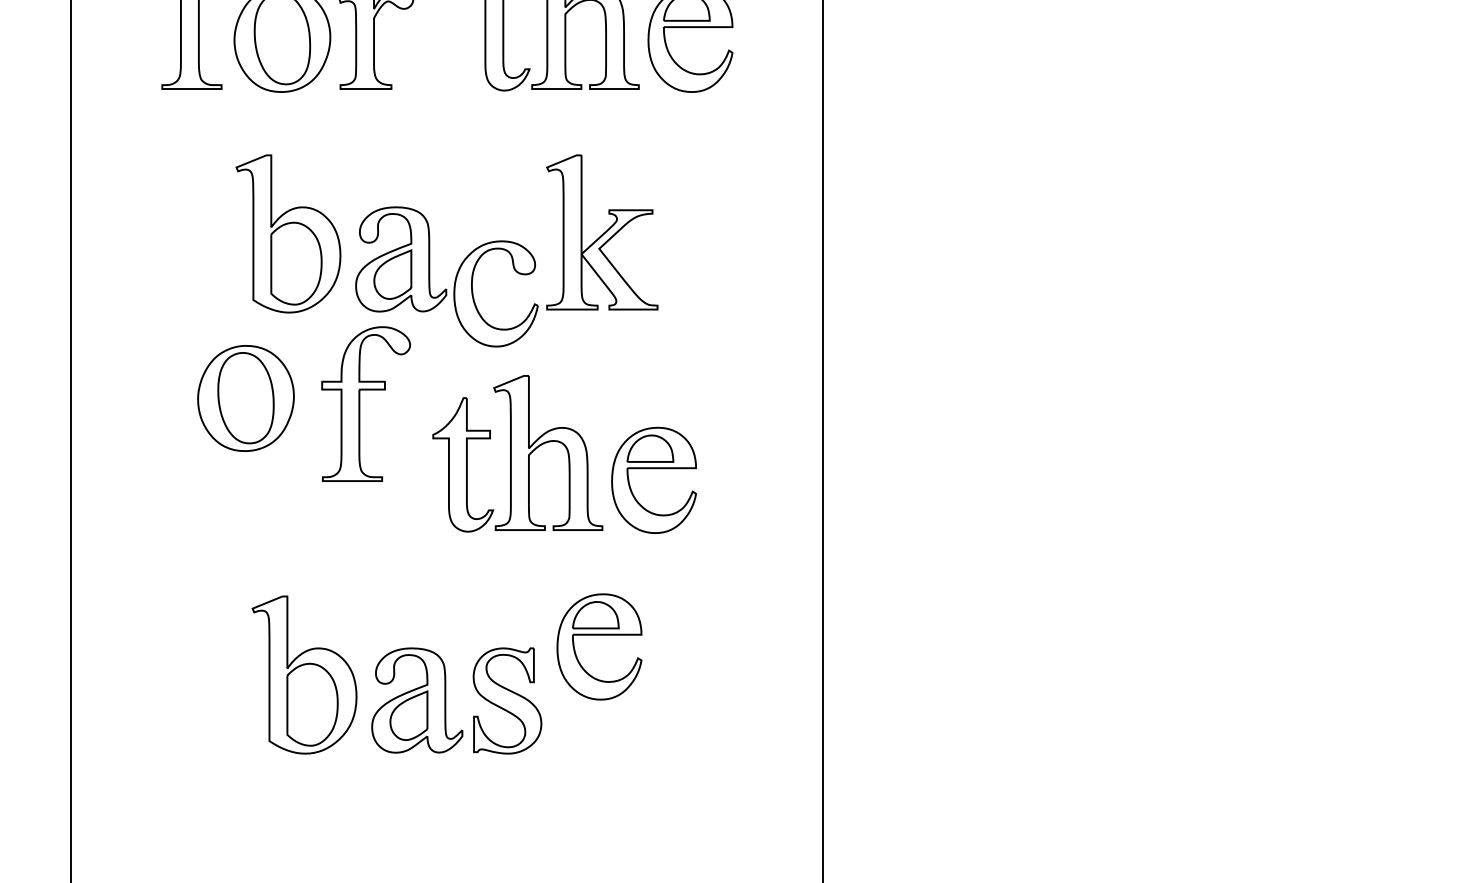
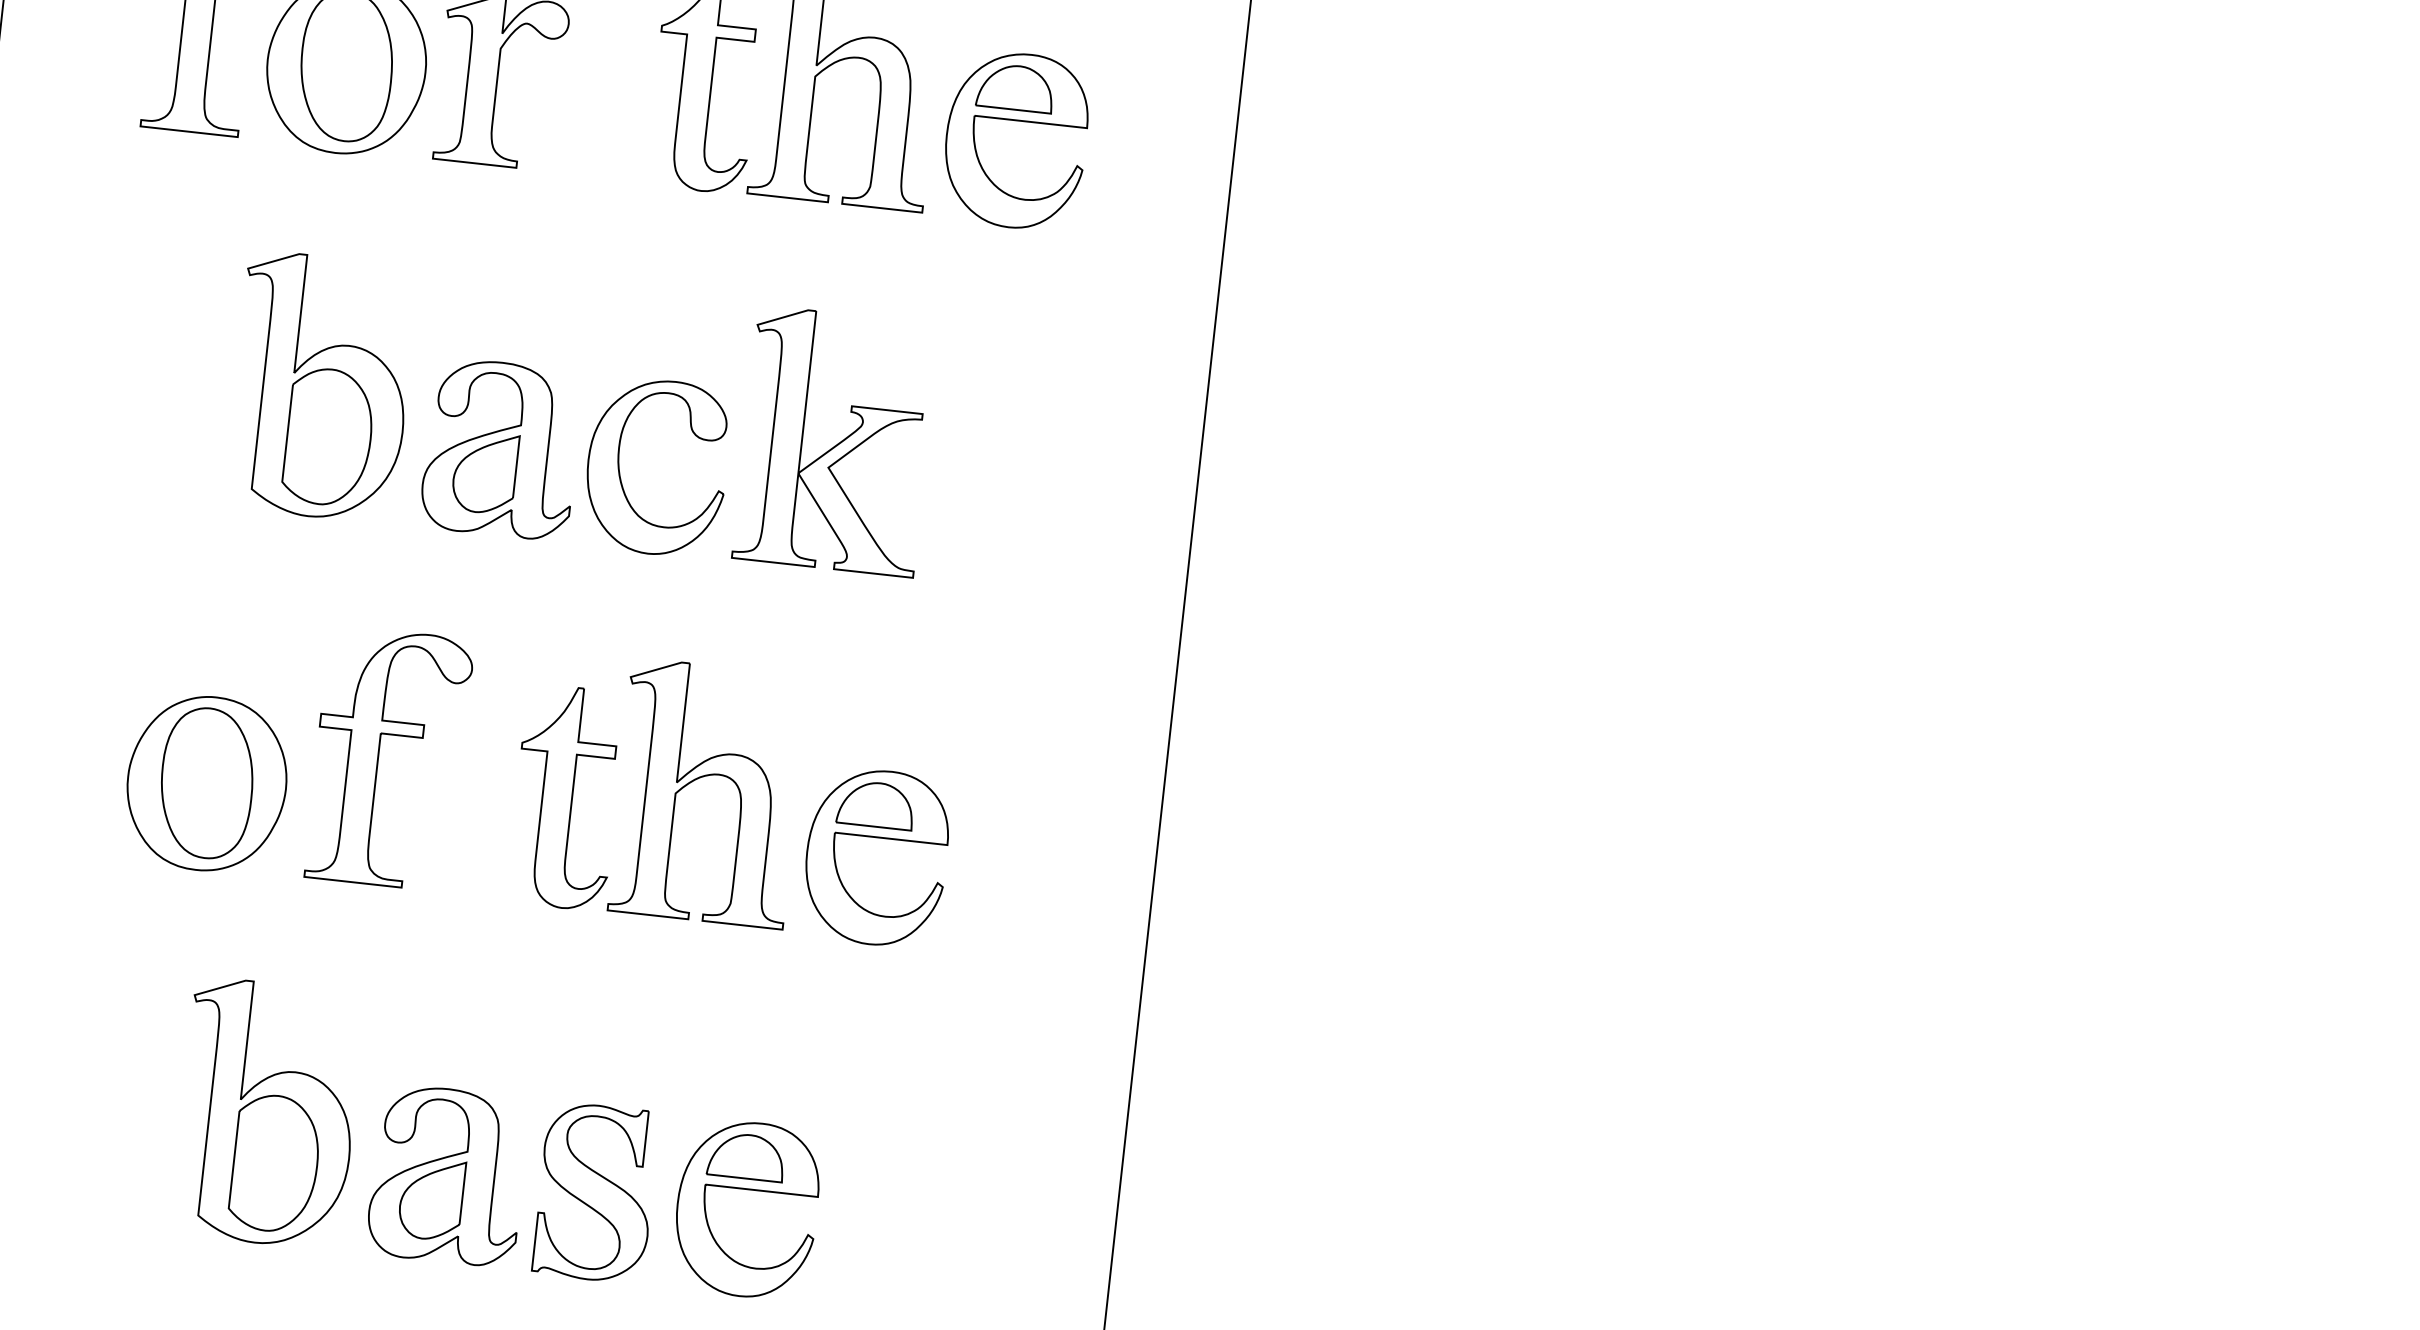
part: (474, 298) -> (620, 470), moved
part: (245, 398) -> (206, 783), moved
part: (365, 403) -> (388, 757), moved
part: (599, 635) -> (748, 1190), moved

